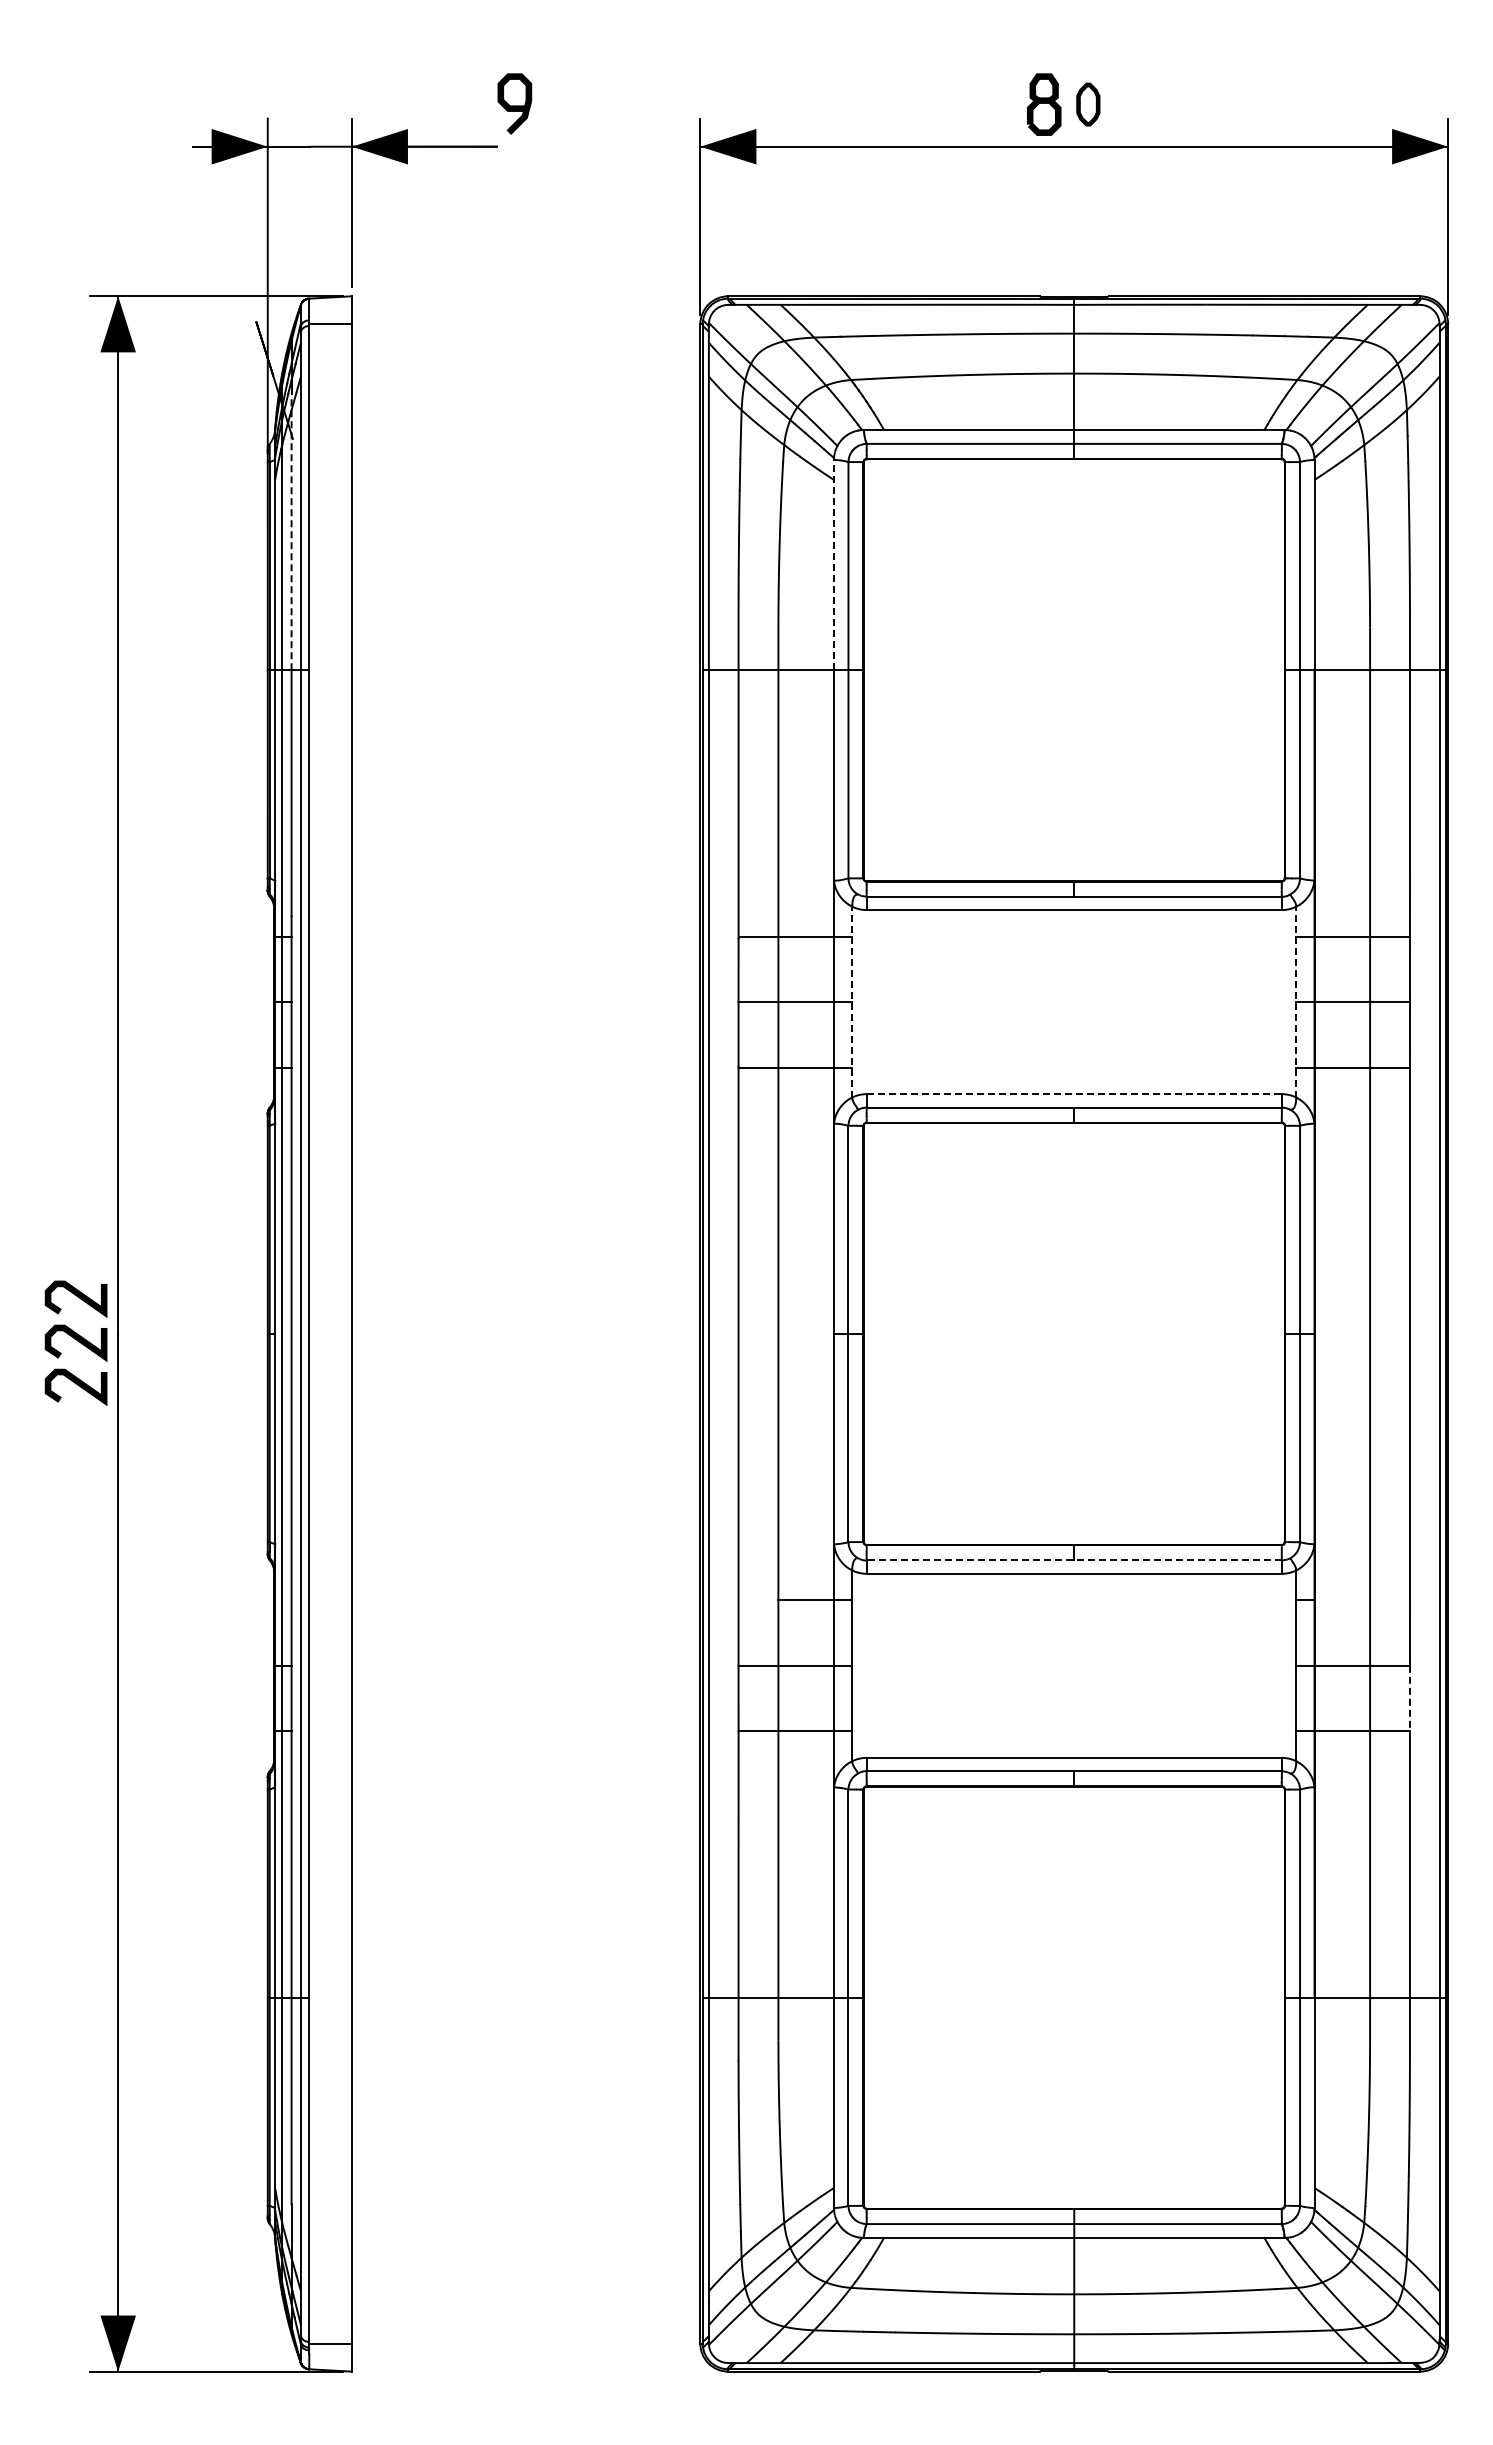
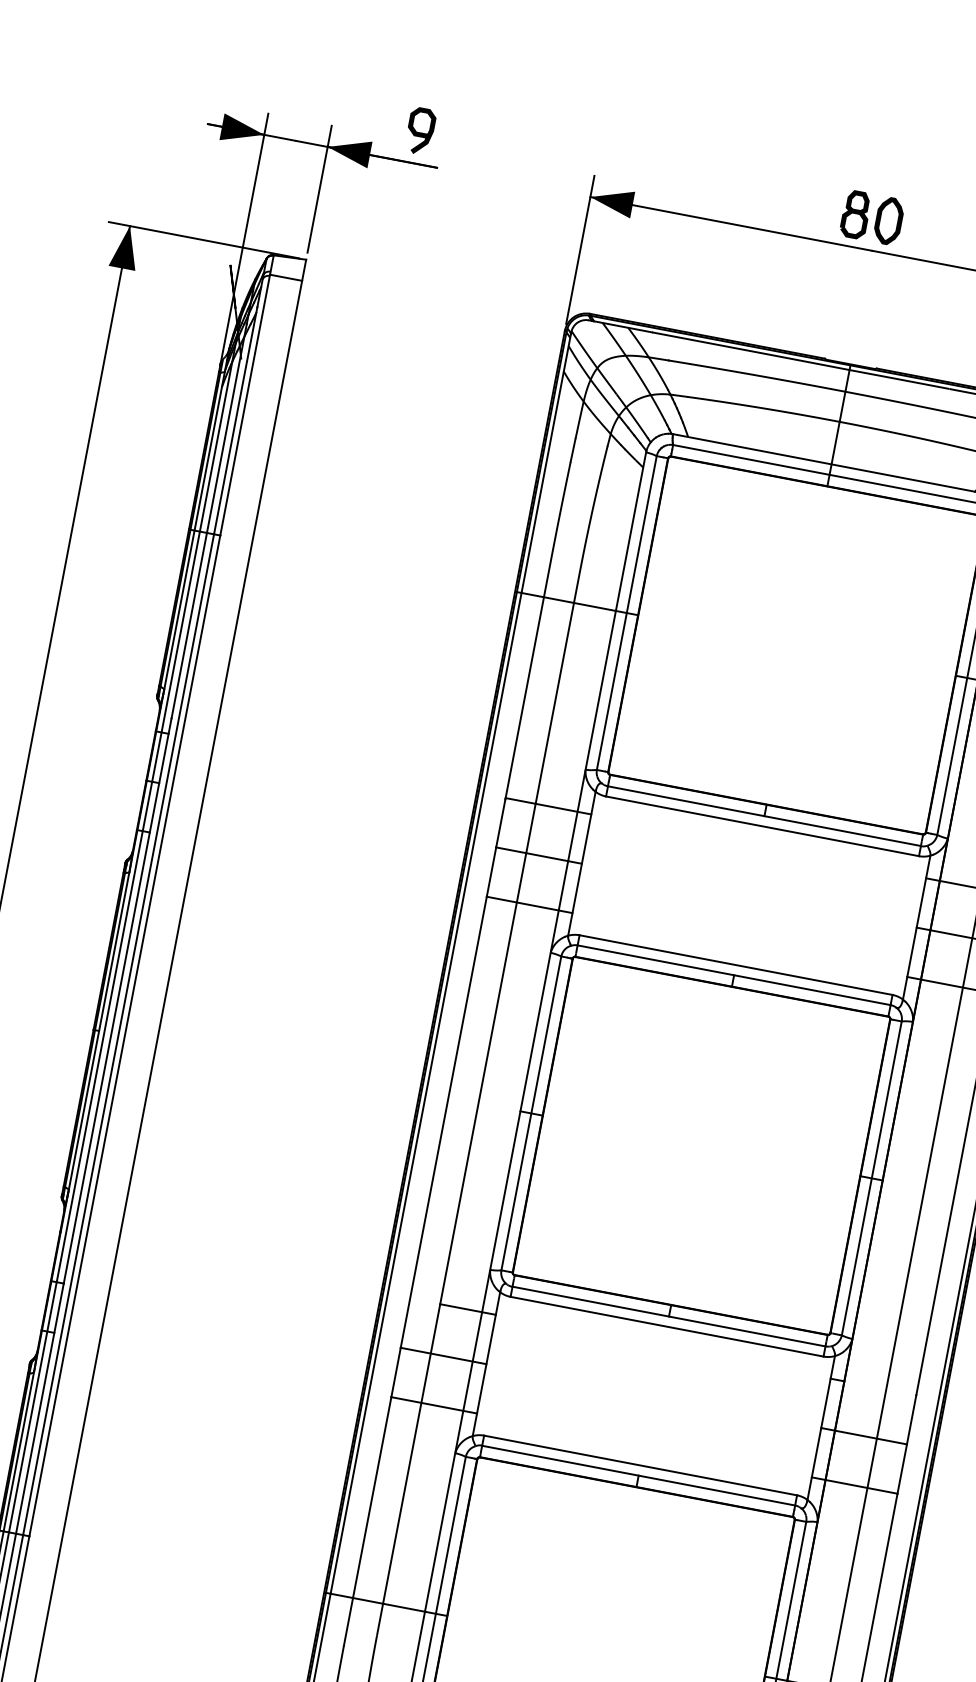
part: (1088, 104) -> (889, 221), size x1.43
curve: (514, 105) -> (420, 132), moved
line: (291, 531) -> (226, 428), dashed -> solid
line: (833, 564) -> (630, 531), dashed -> solid
line: (852, 1001) -> (582, 863), dashed -> solid
line: (1296, 1001) -> (916, 927), dashed -> solid
line: (1074, 1094) -> (736, 965), dashed -> solid
line: (1074, 1560) -> (669, 1316), dashed -> solid
line: (1409, 1698) -> (901, 1468), dashed -> solid

